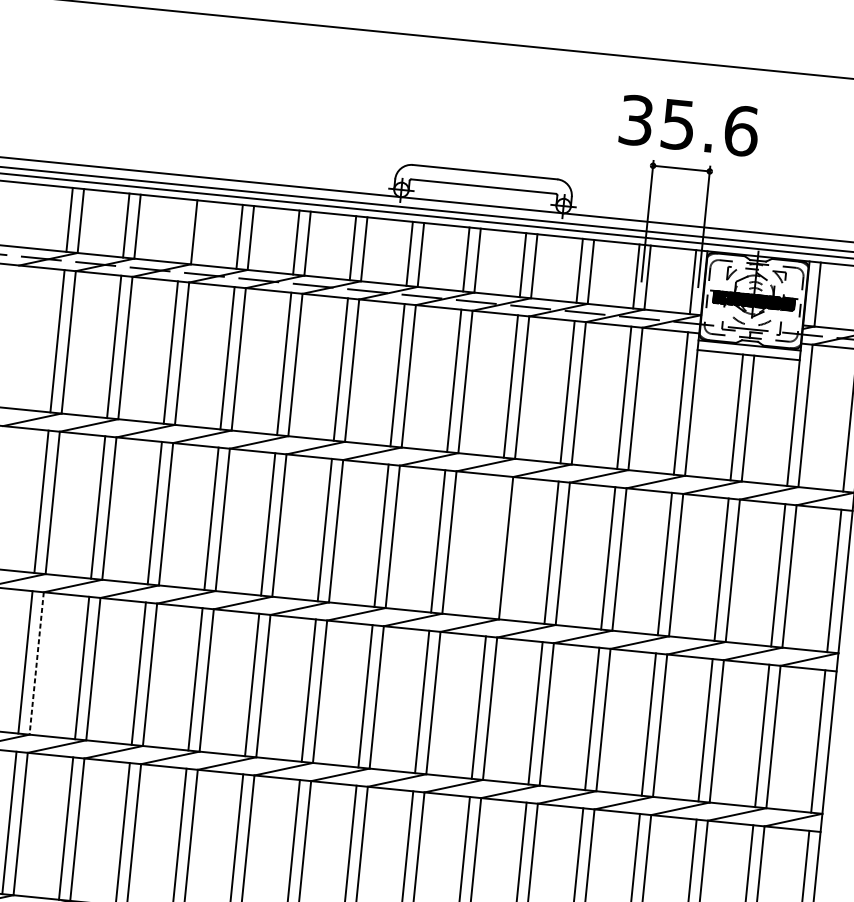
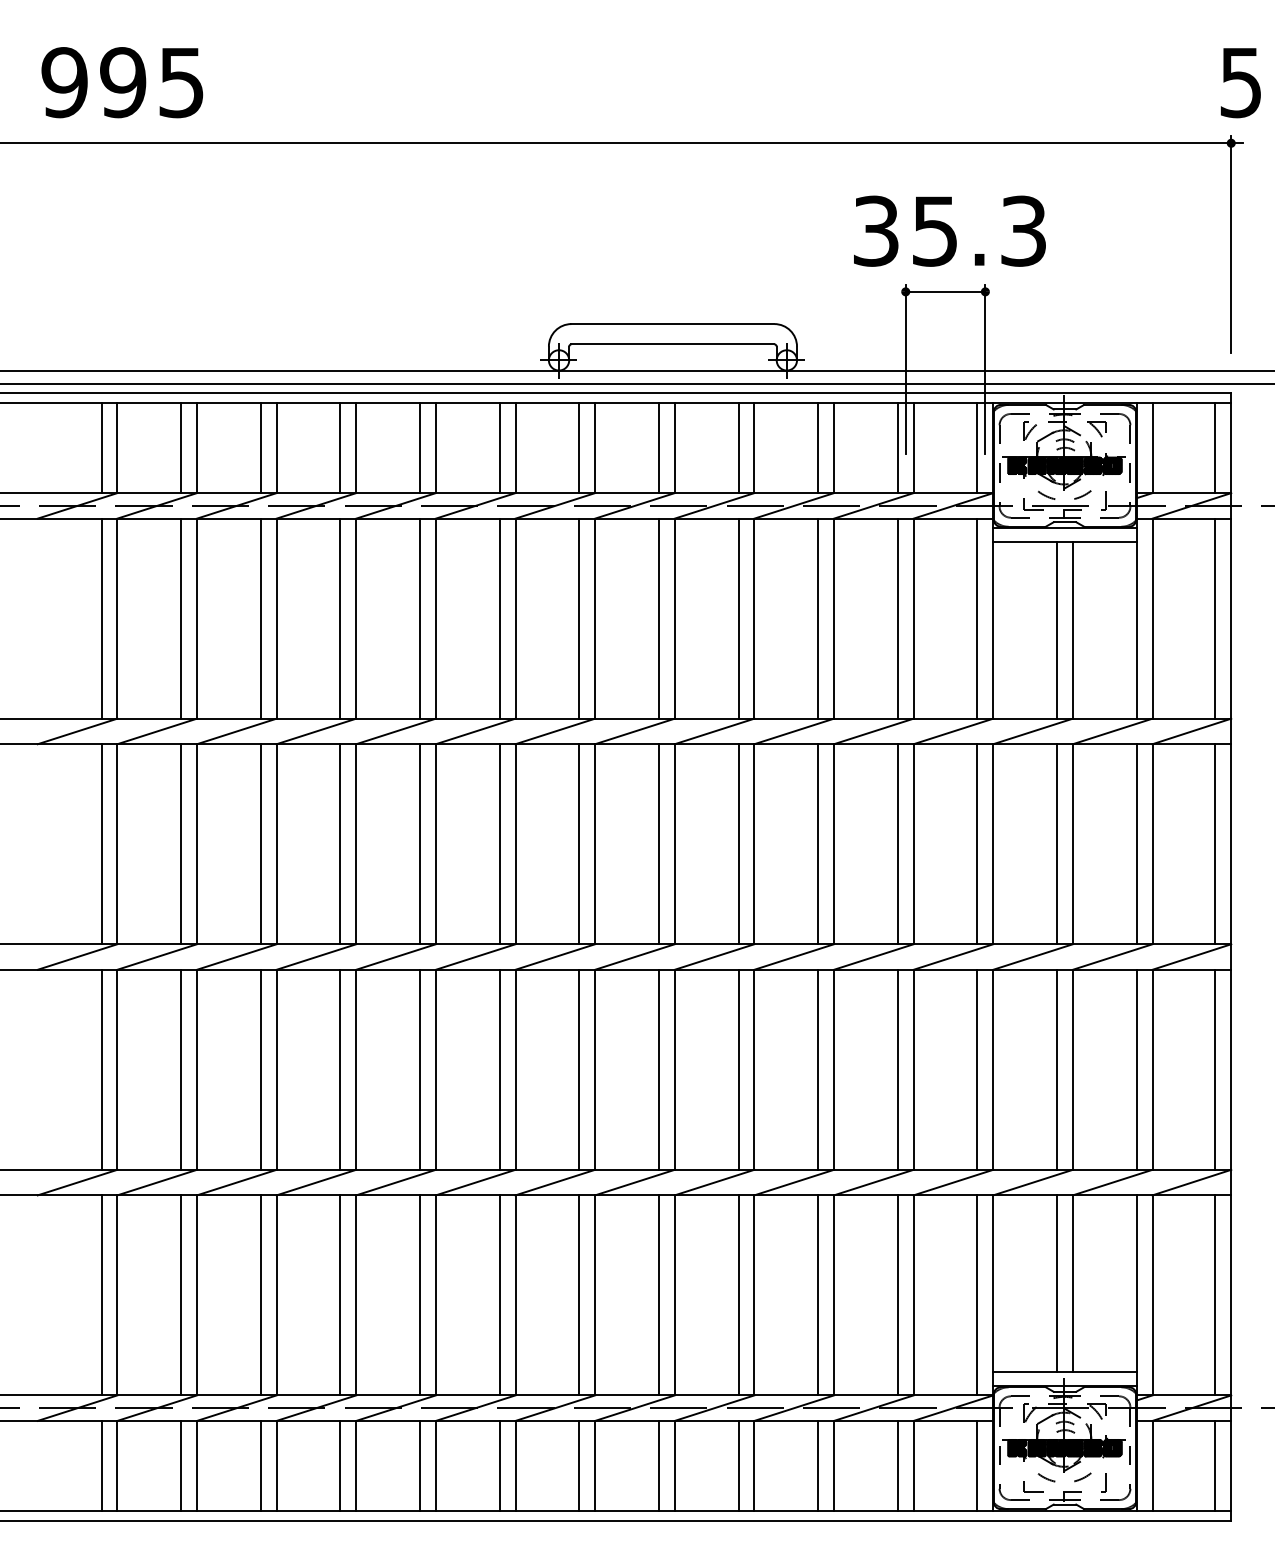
text: (741, 130) -> (1024, 230), 35.6 -> 35.3
line: (182, 231) -> (260, 448), added
line: (494, 547) -> (738, 844), added
line: (36, 663) -> (117, 1070), dashed -> solid

